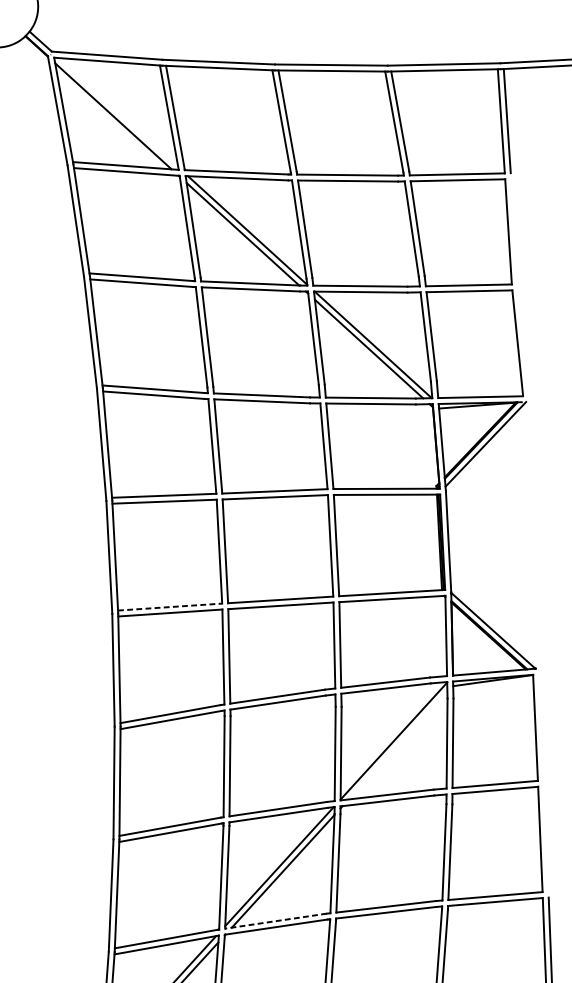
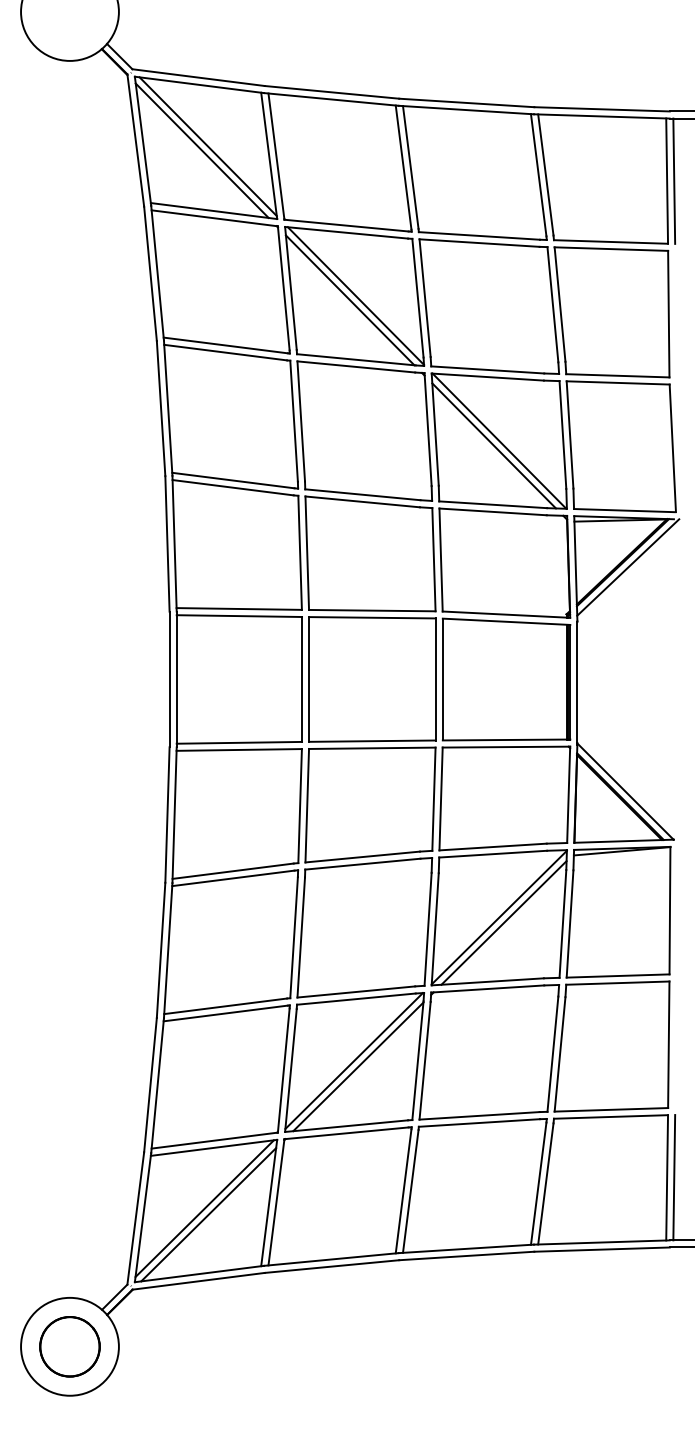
line: (117, 112) -> (207, 146), added
line: (170, 606) -> (239, 742), dashed -> solid
line: (397, 744) -> (503, 922), added
line: (275, 921) -> (346, 1126), dashed -> solid

